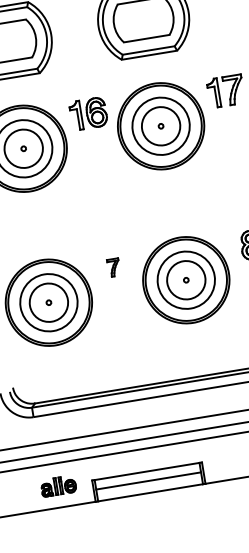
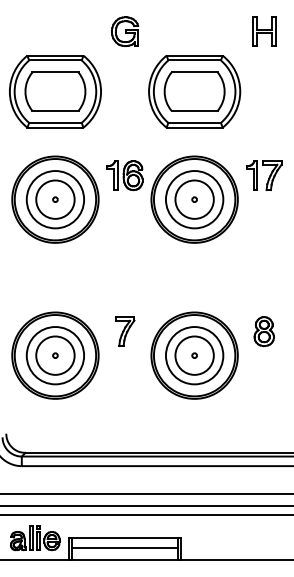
part: (114, 267) -> (125, 331), size x1.67
part: (58, 486) -> (35, 538), size x1.43

